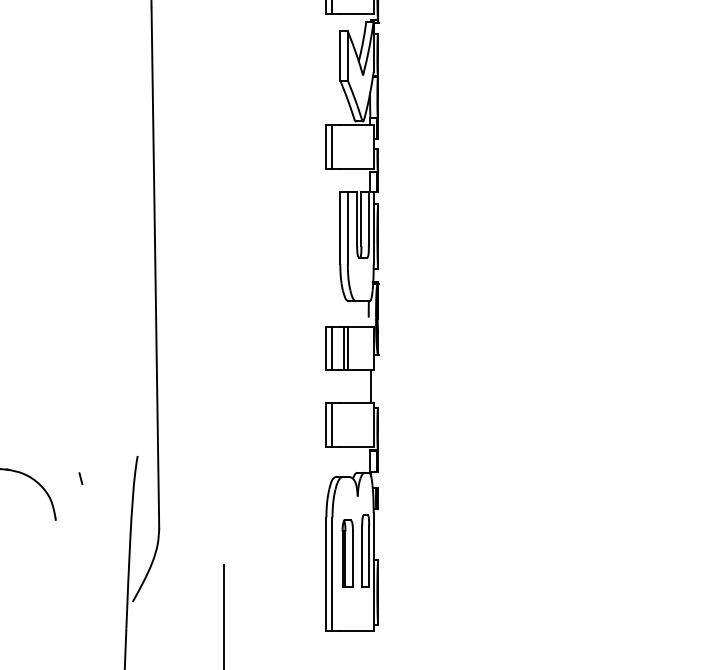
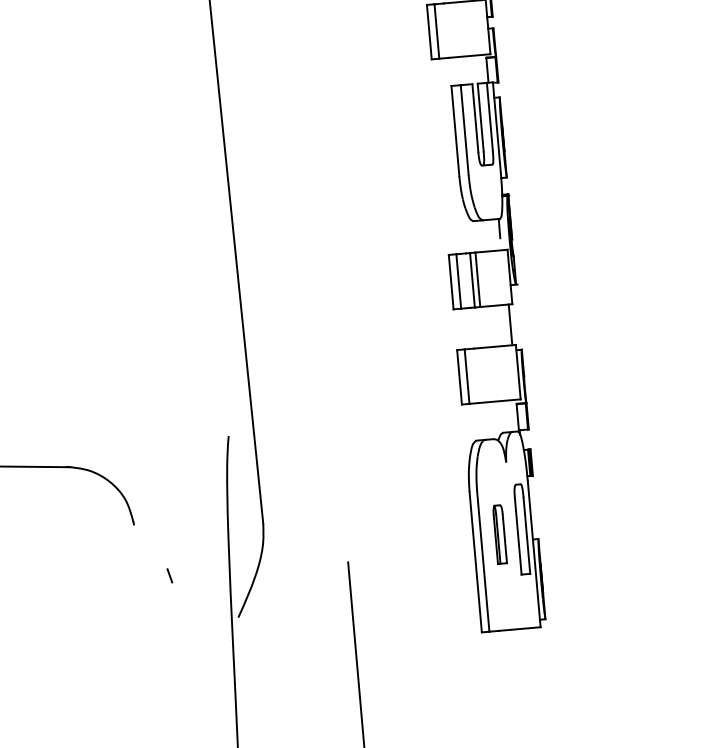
line: (80, 478) -> (169, 575), moved
part: (347, 553) -> (499, 534), size x0.7

